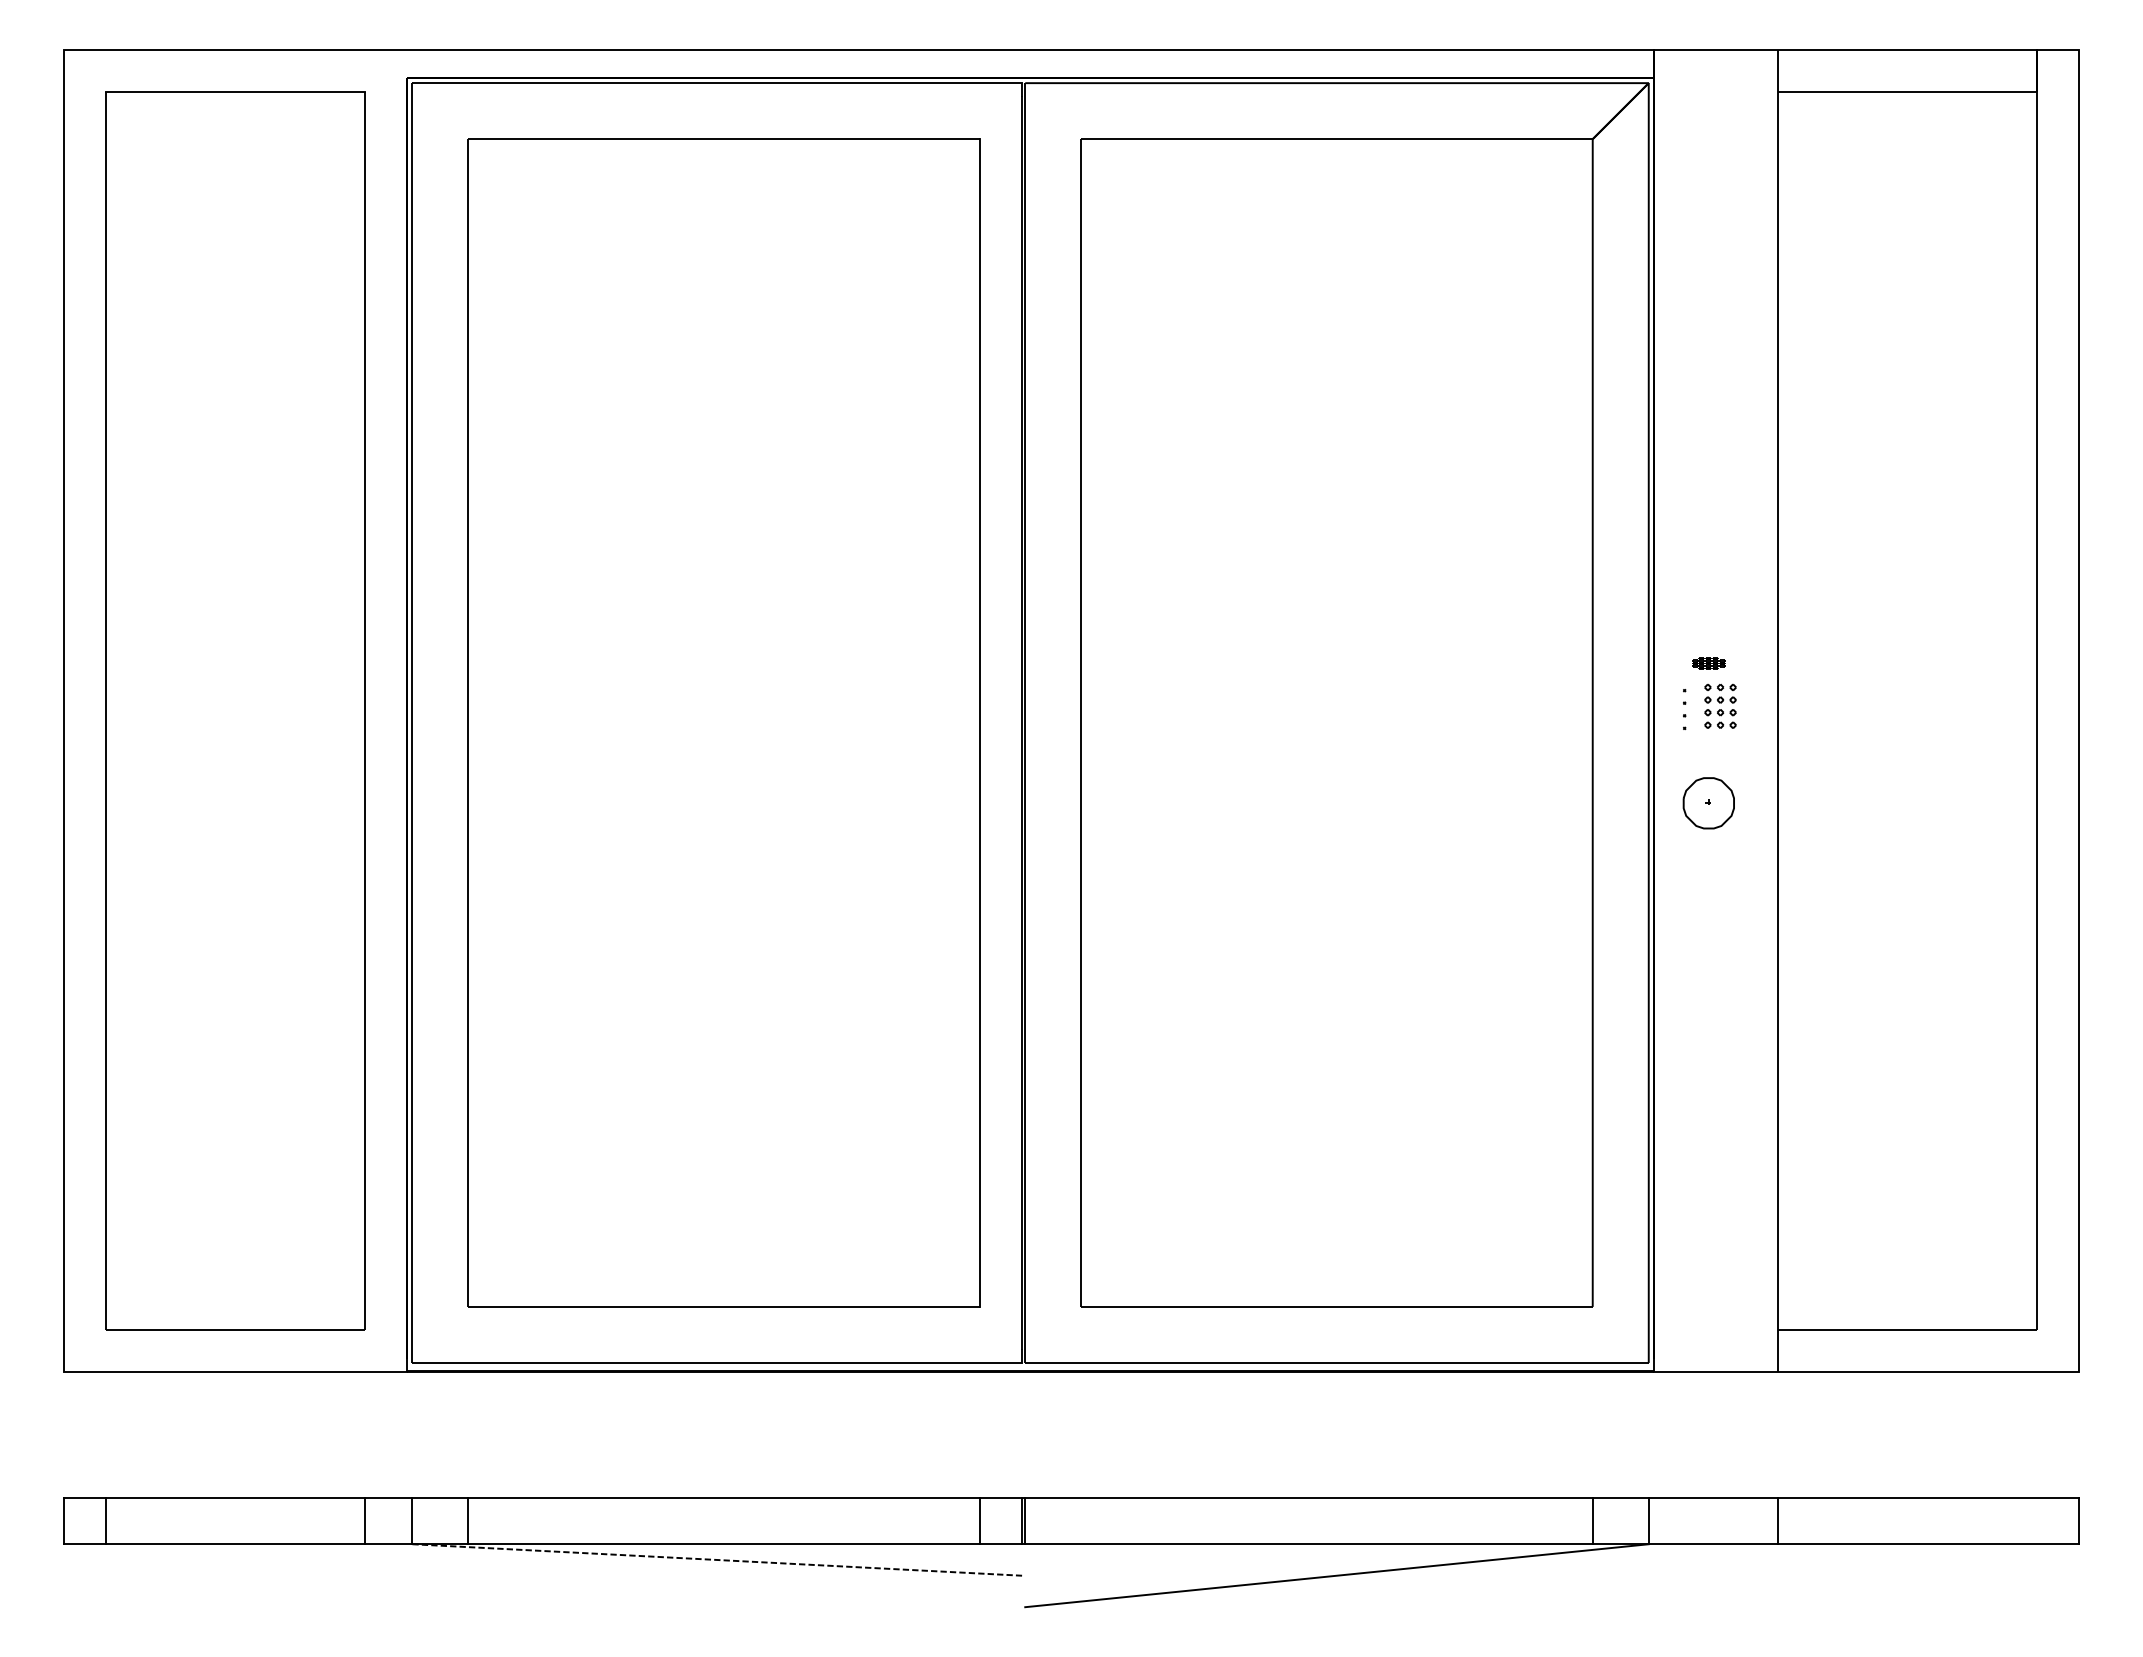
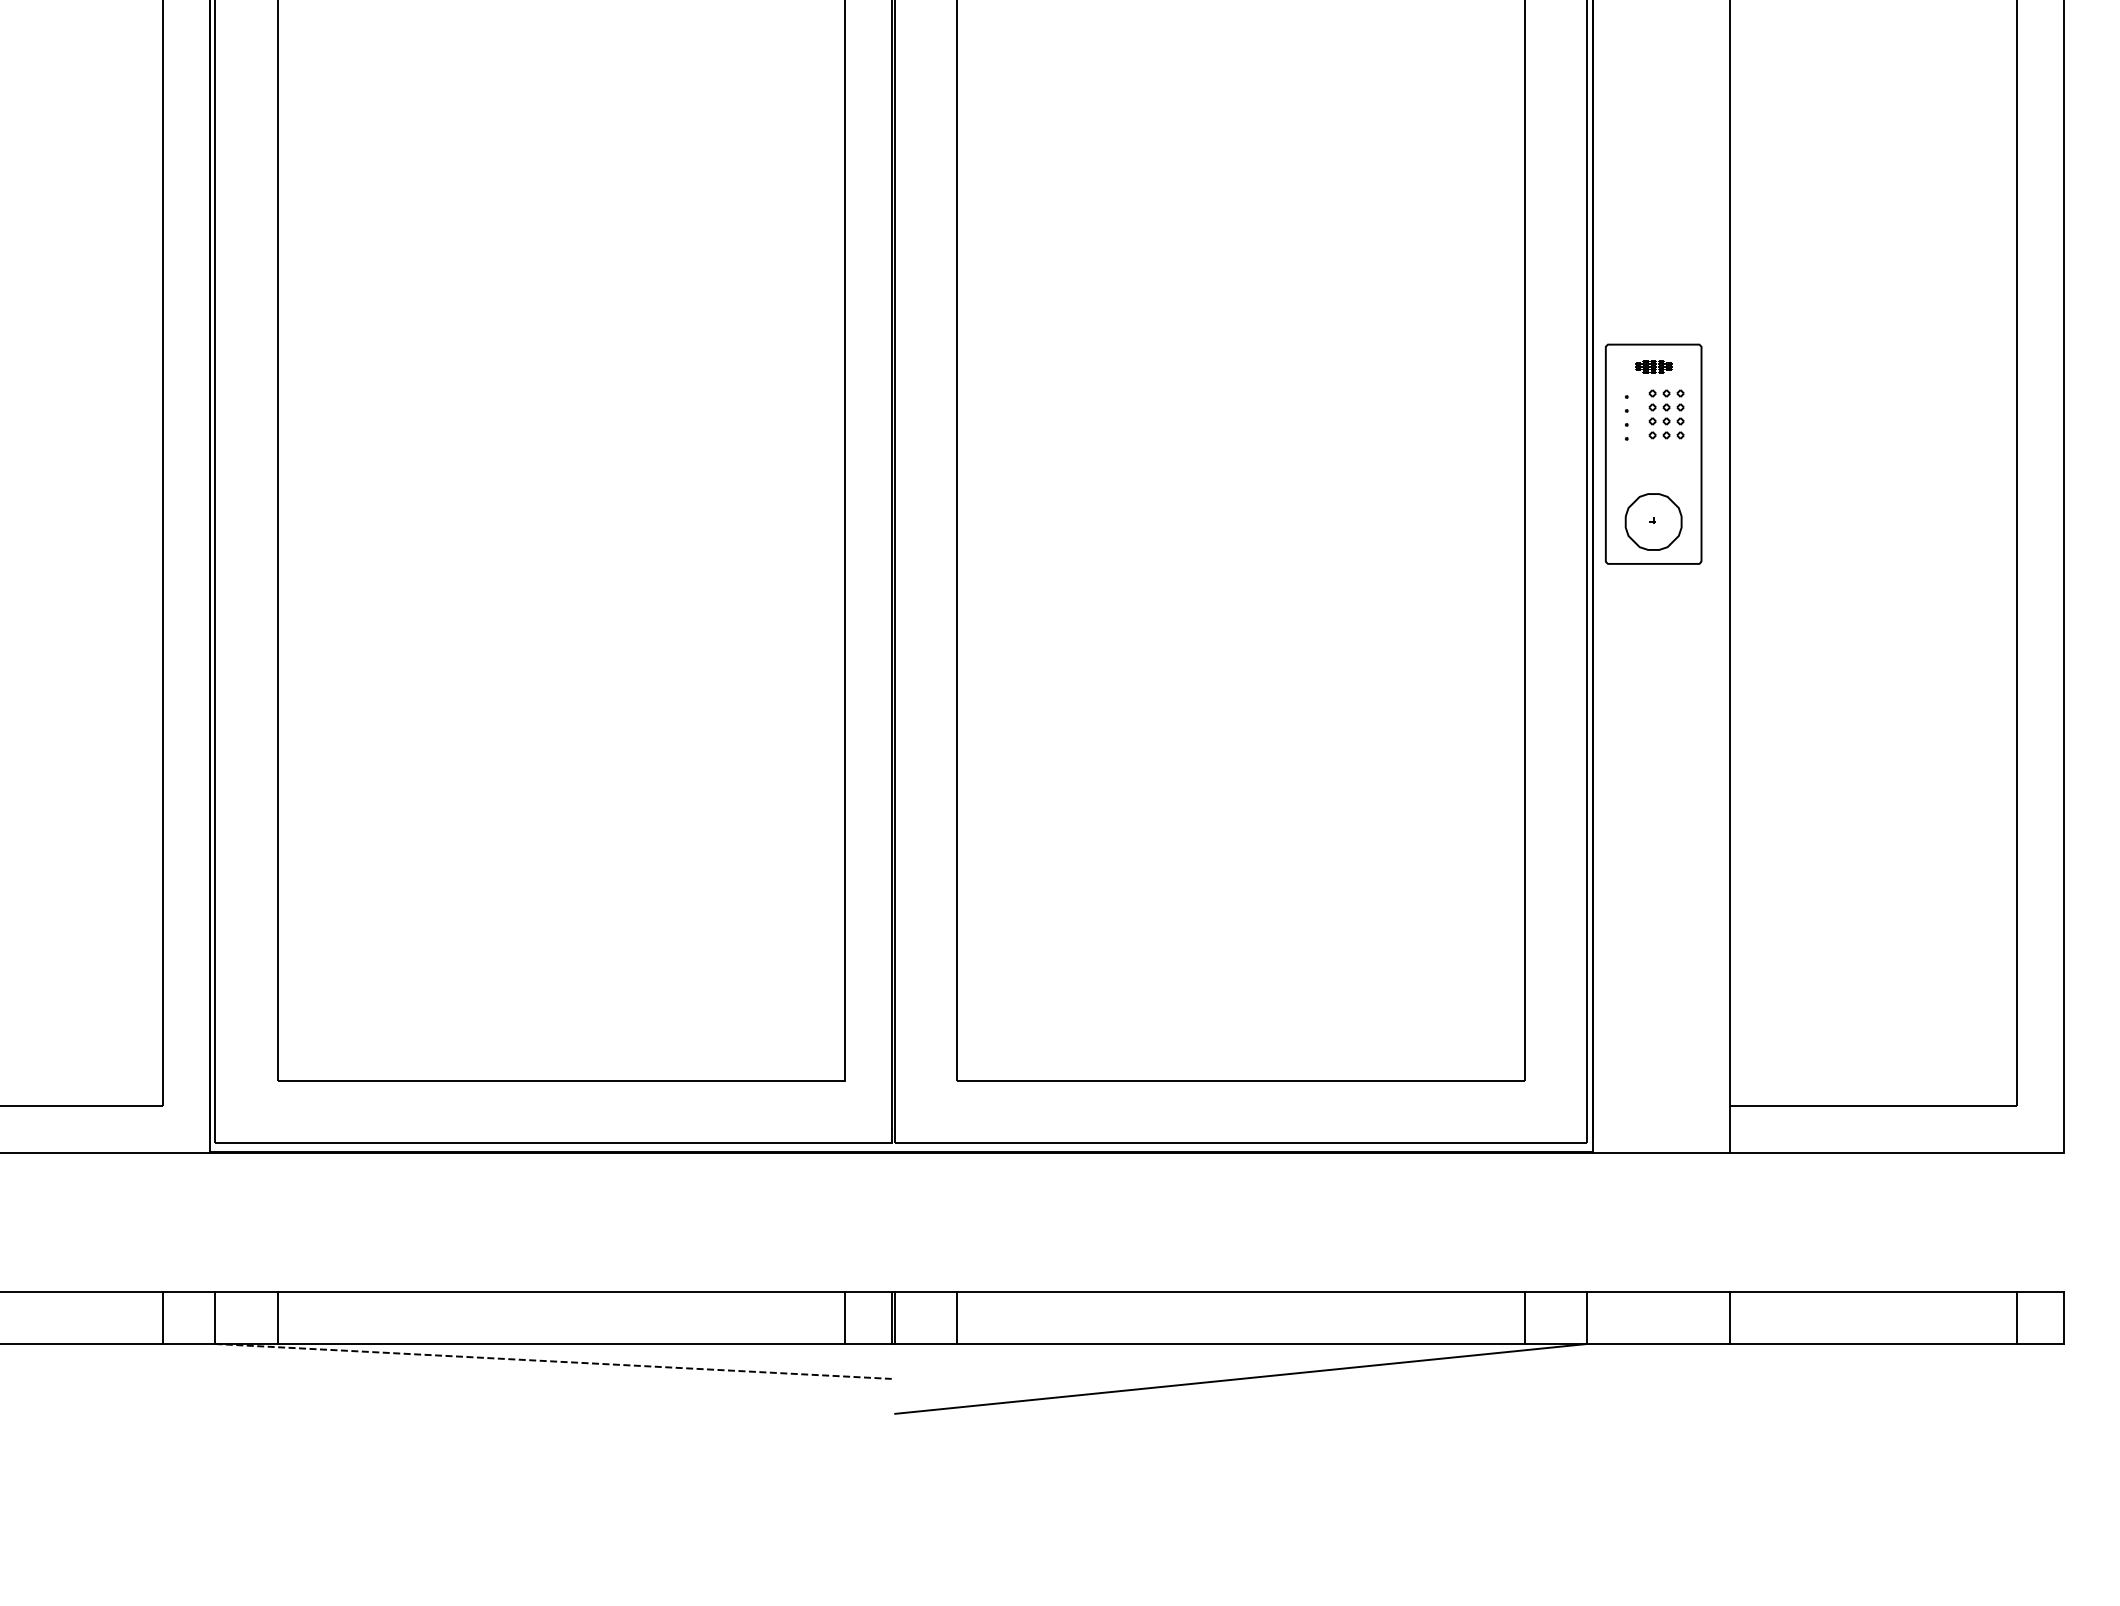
part: (1708, 741) -> (1653, 453), added
line: (1081, 1520) -> (957, 1317), added
line: (2036, 1520) -> (2017, 1317), added

